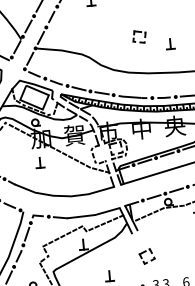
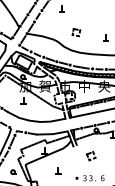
part: (139, 36) -> (76, 32), moved
part: (145, 255) -> (90, 155), moved

